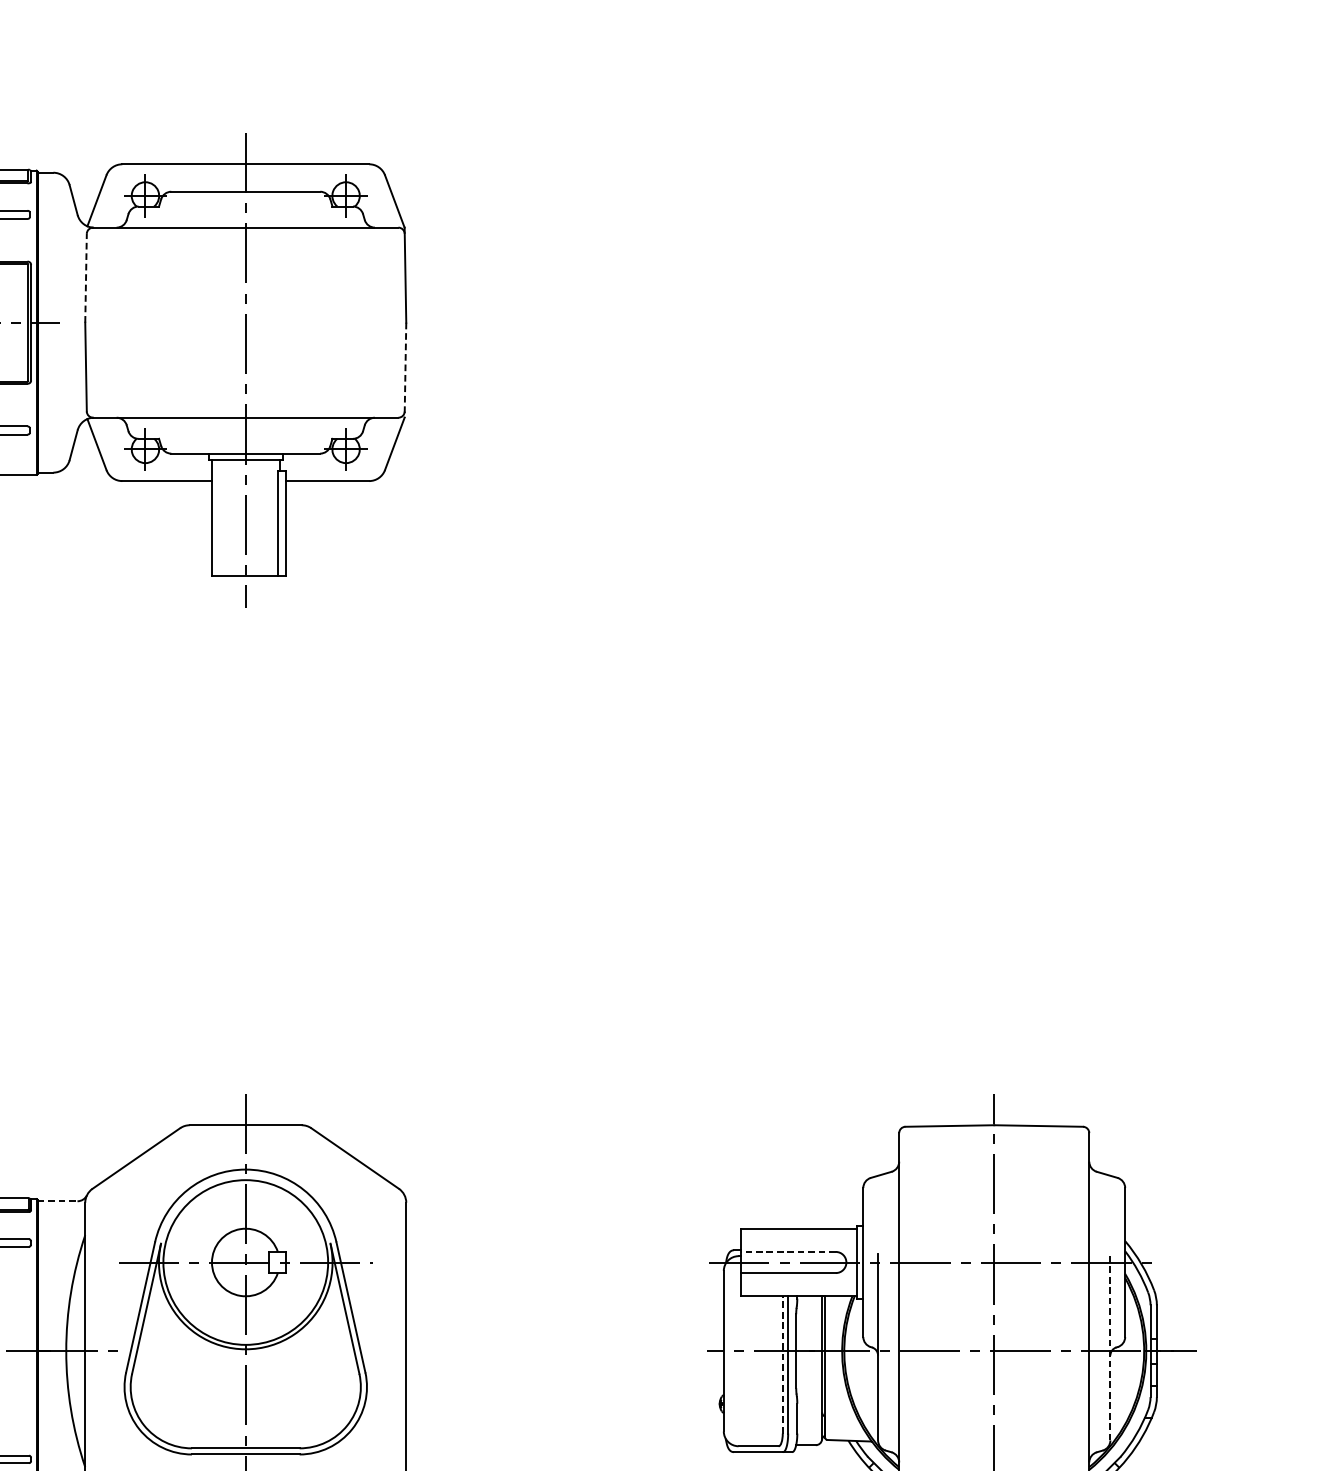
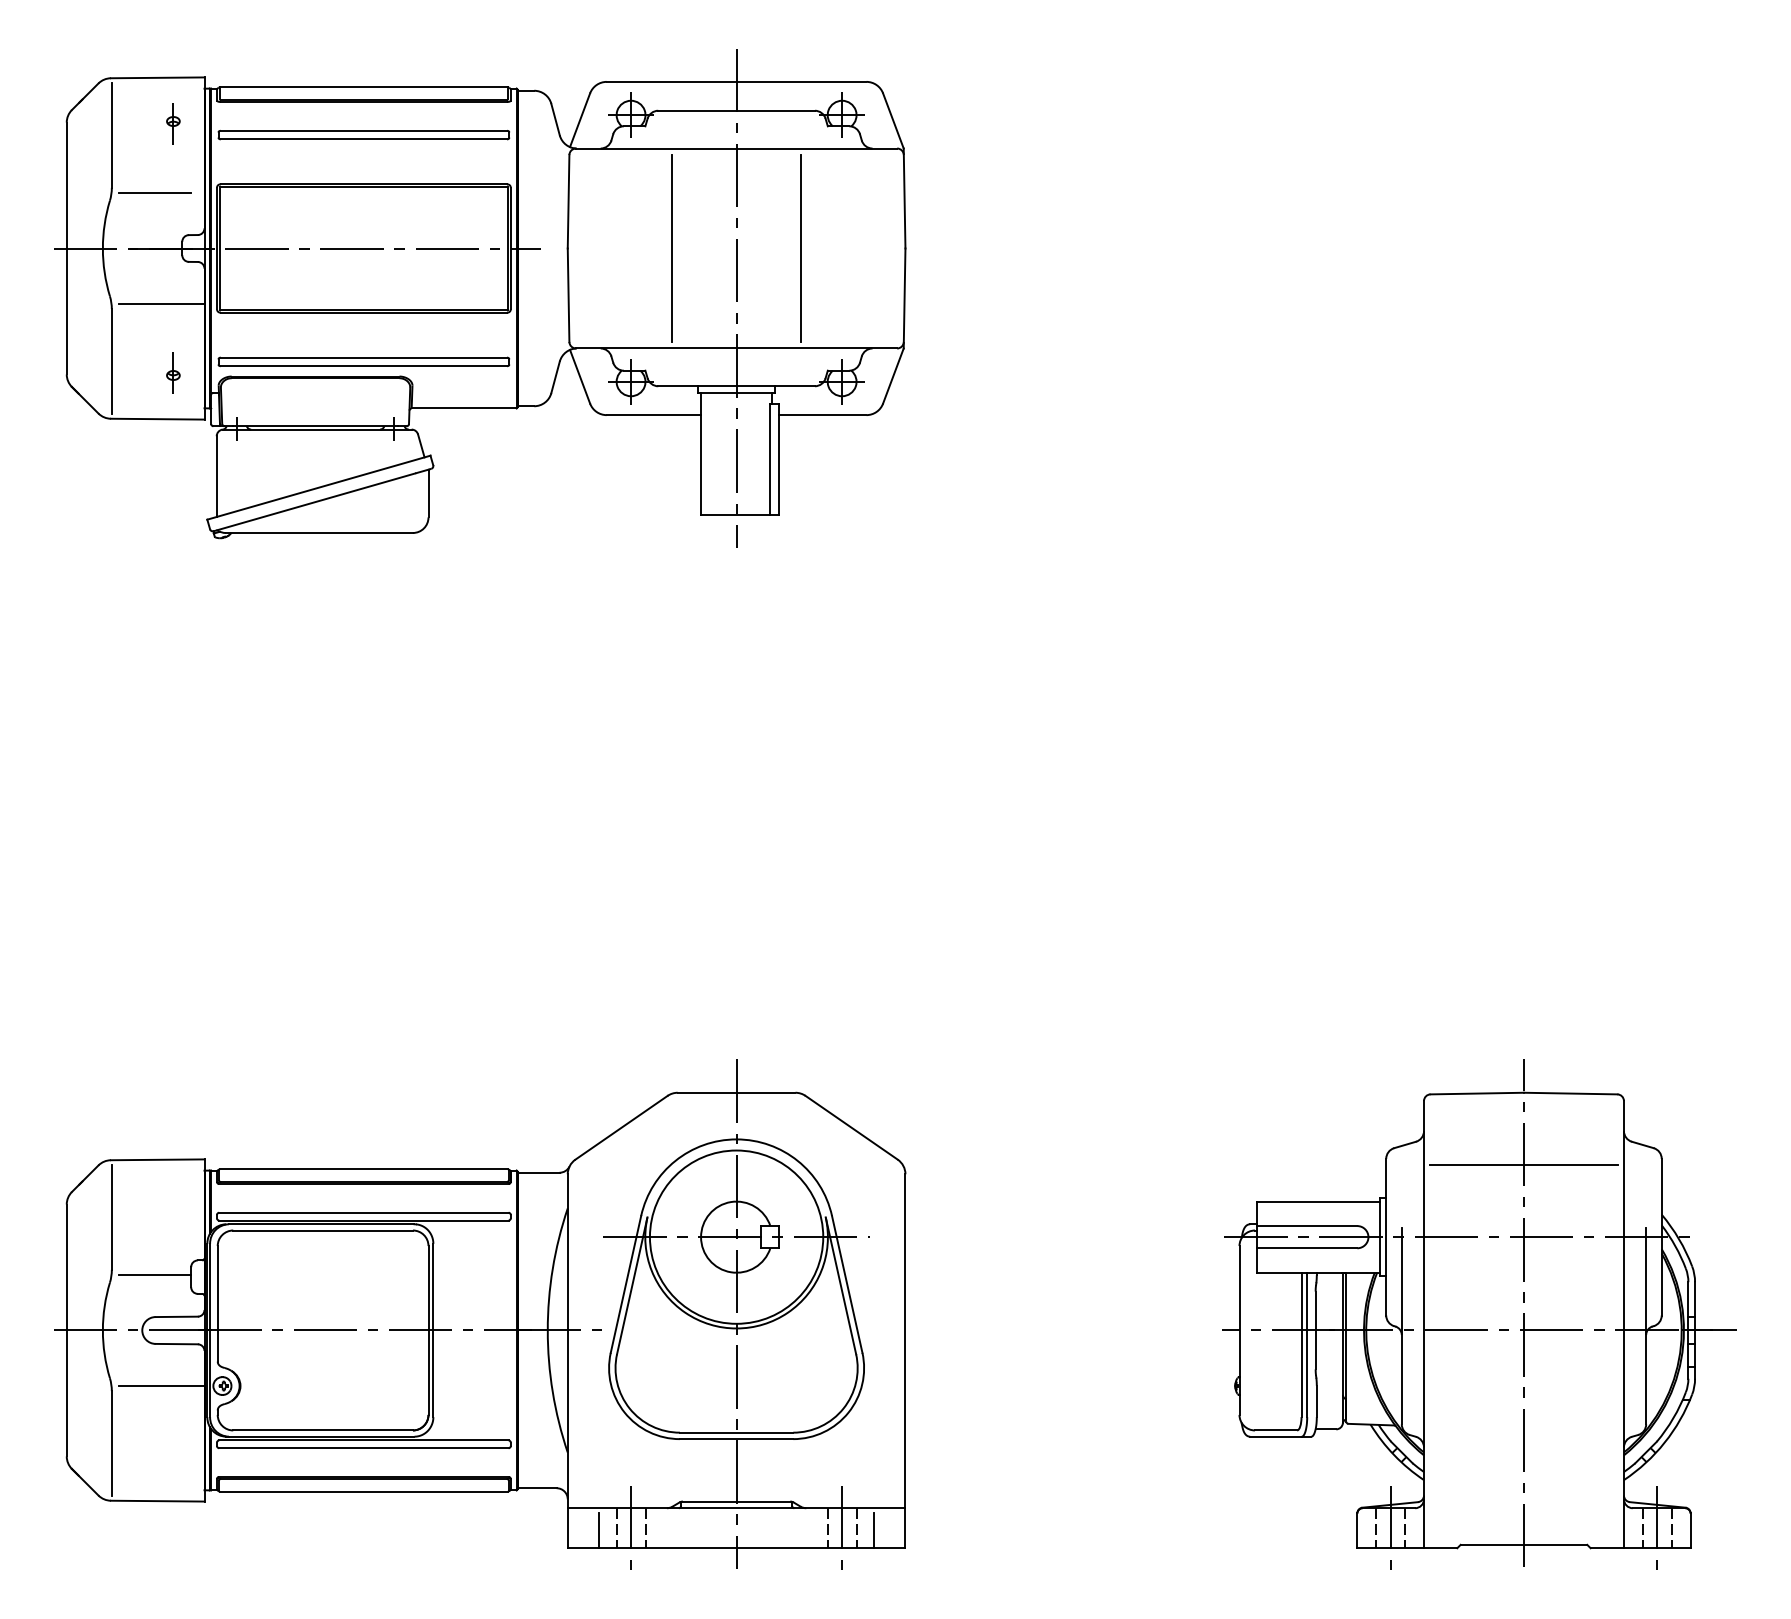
line: (85, 278) -> (568, 201), dashed -> solid
line: (184, 322) -> (672, 248), added
line: (307, 322) -> (801, 248), added
line: (405, 370) -> (904, 298), dashed -> solid
line: (993, 1193) -> (1523, 1164), added
line: (57, 1201) -> (538, 1172), dashed -> solid
line: (788, 1252) -> (1307, 1226), dashed -> solid
line: (1110, 1347) -> (1646, 1326), dashed -> solid
line: (782, 1364) -> (1301, 1344), dashed -> solid

